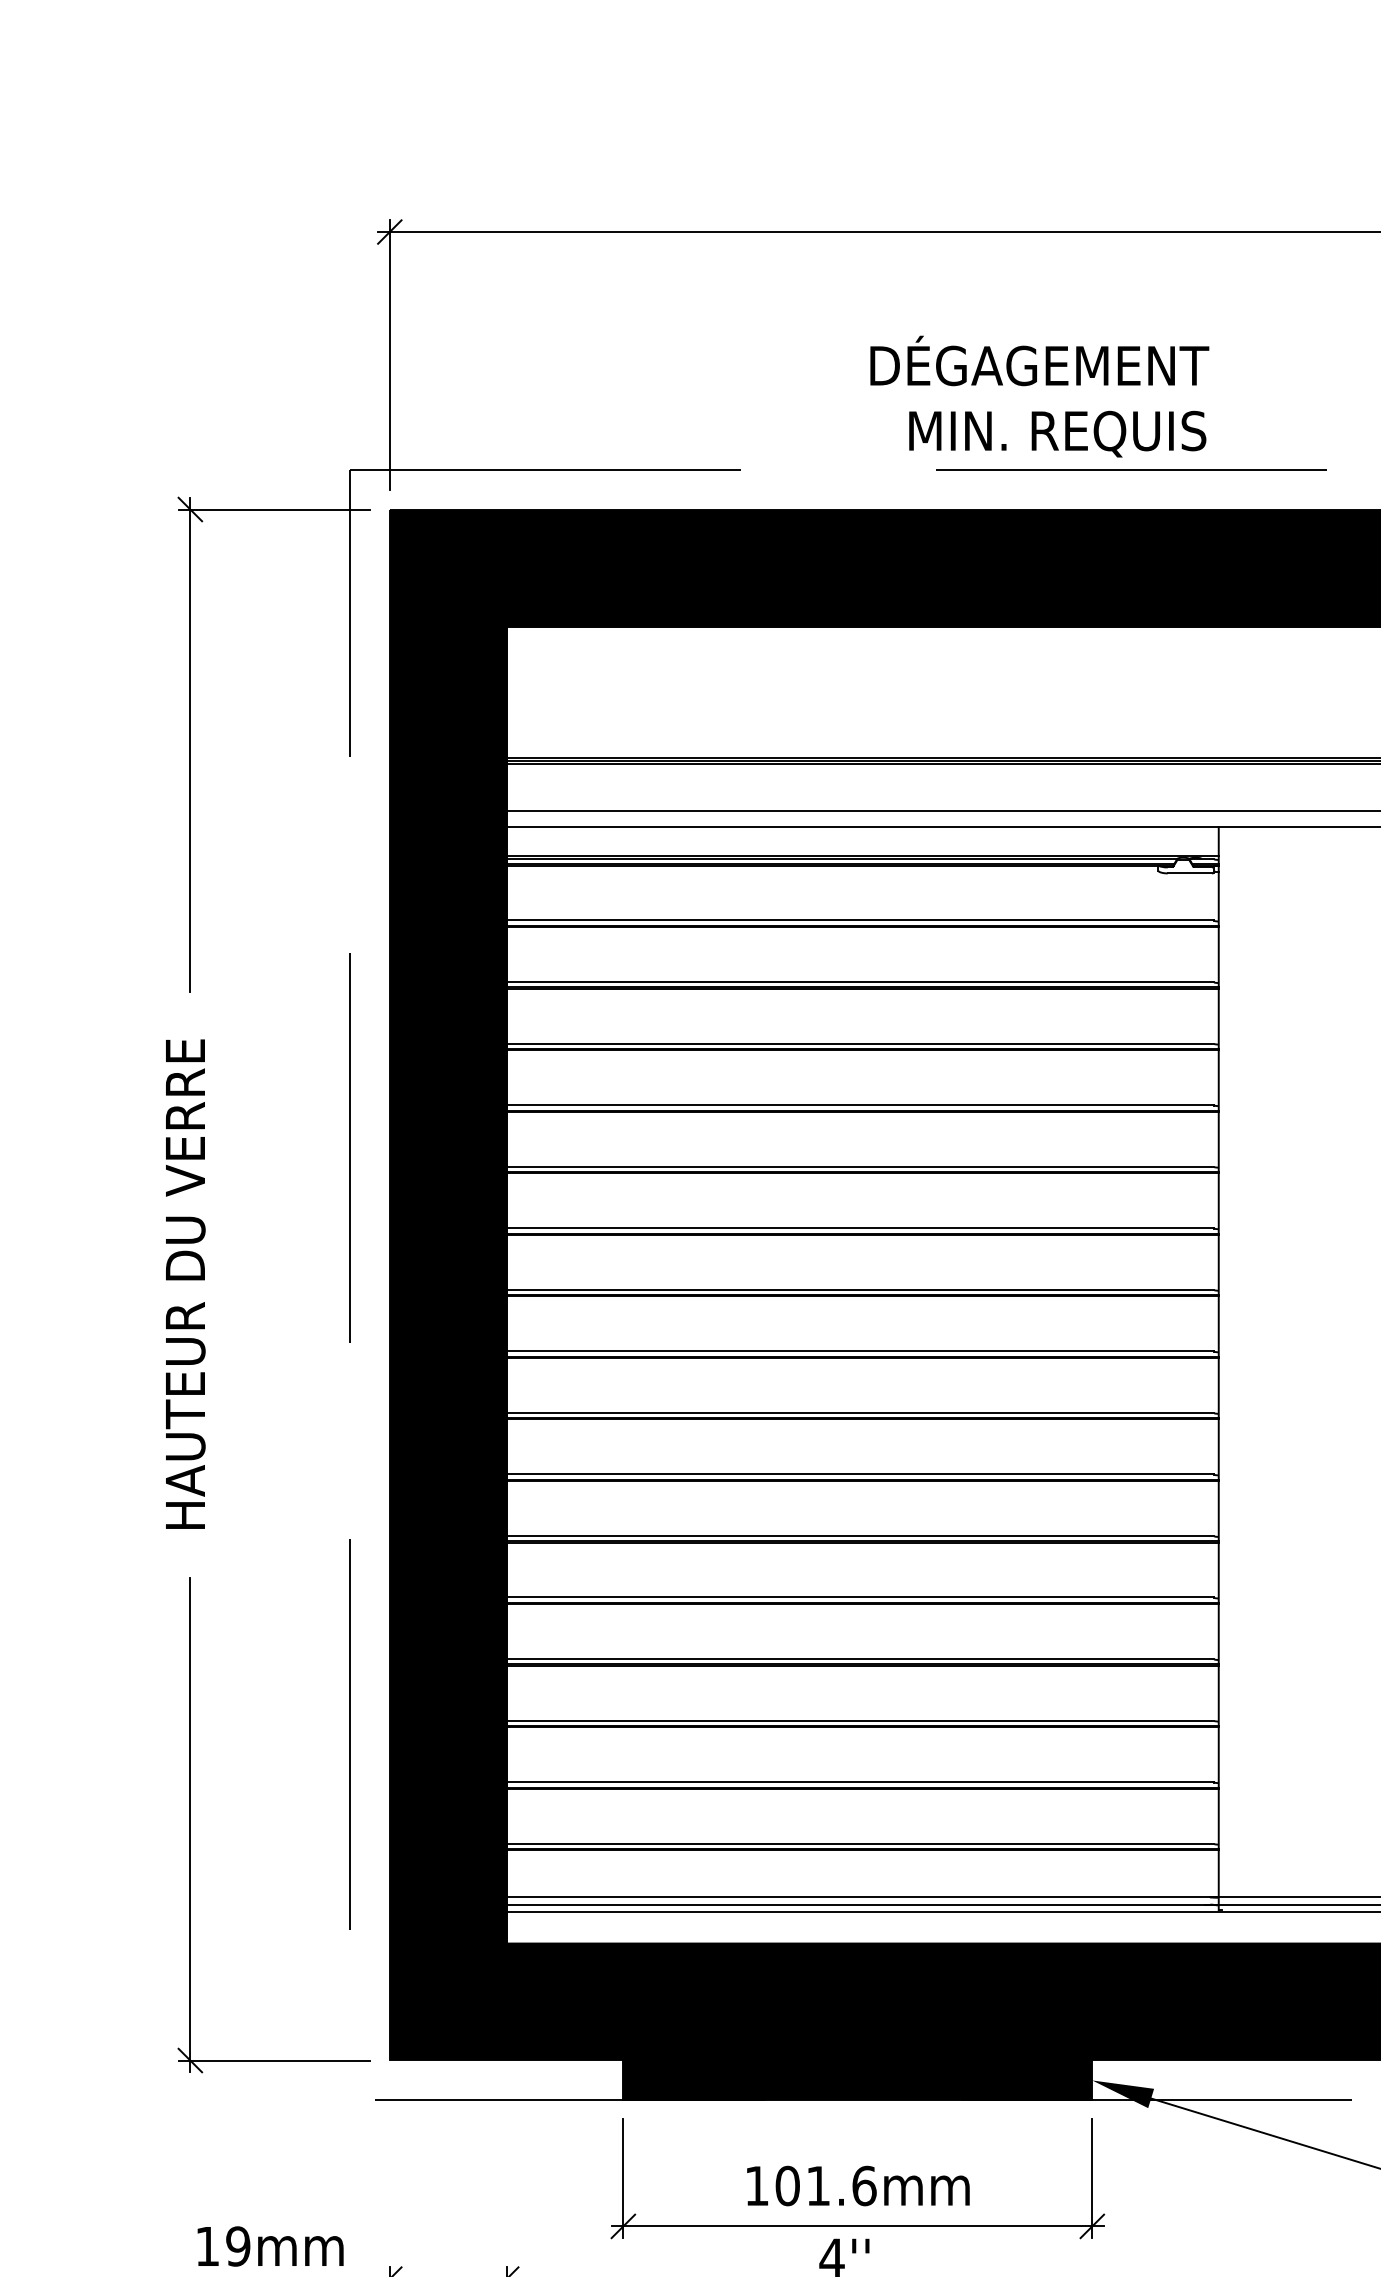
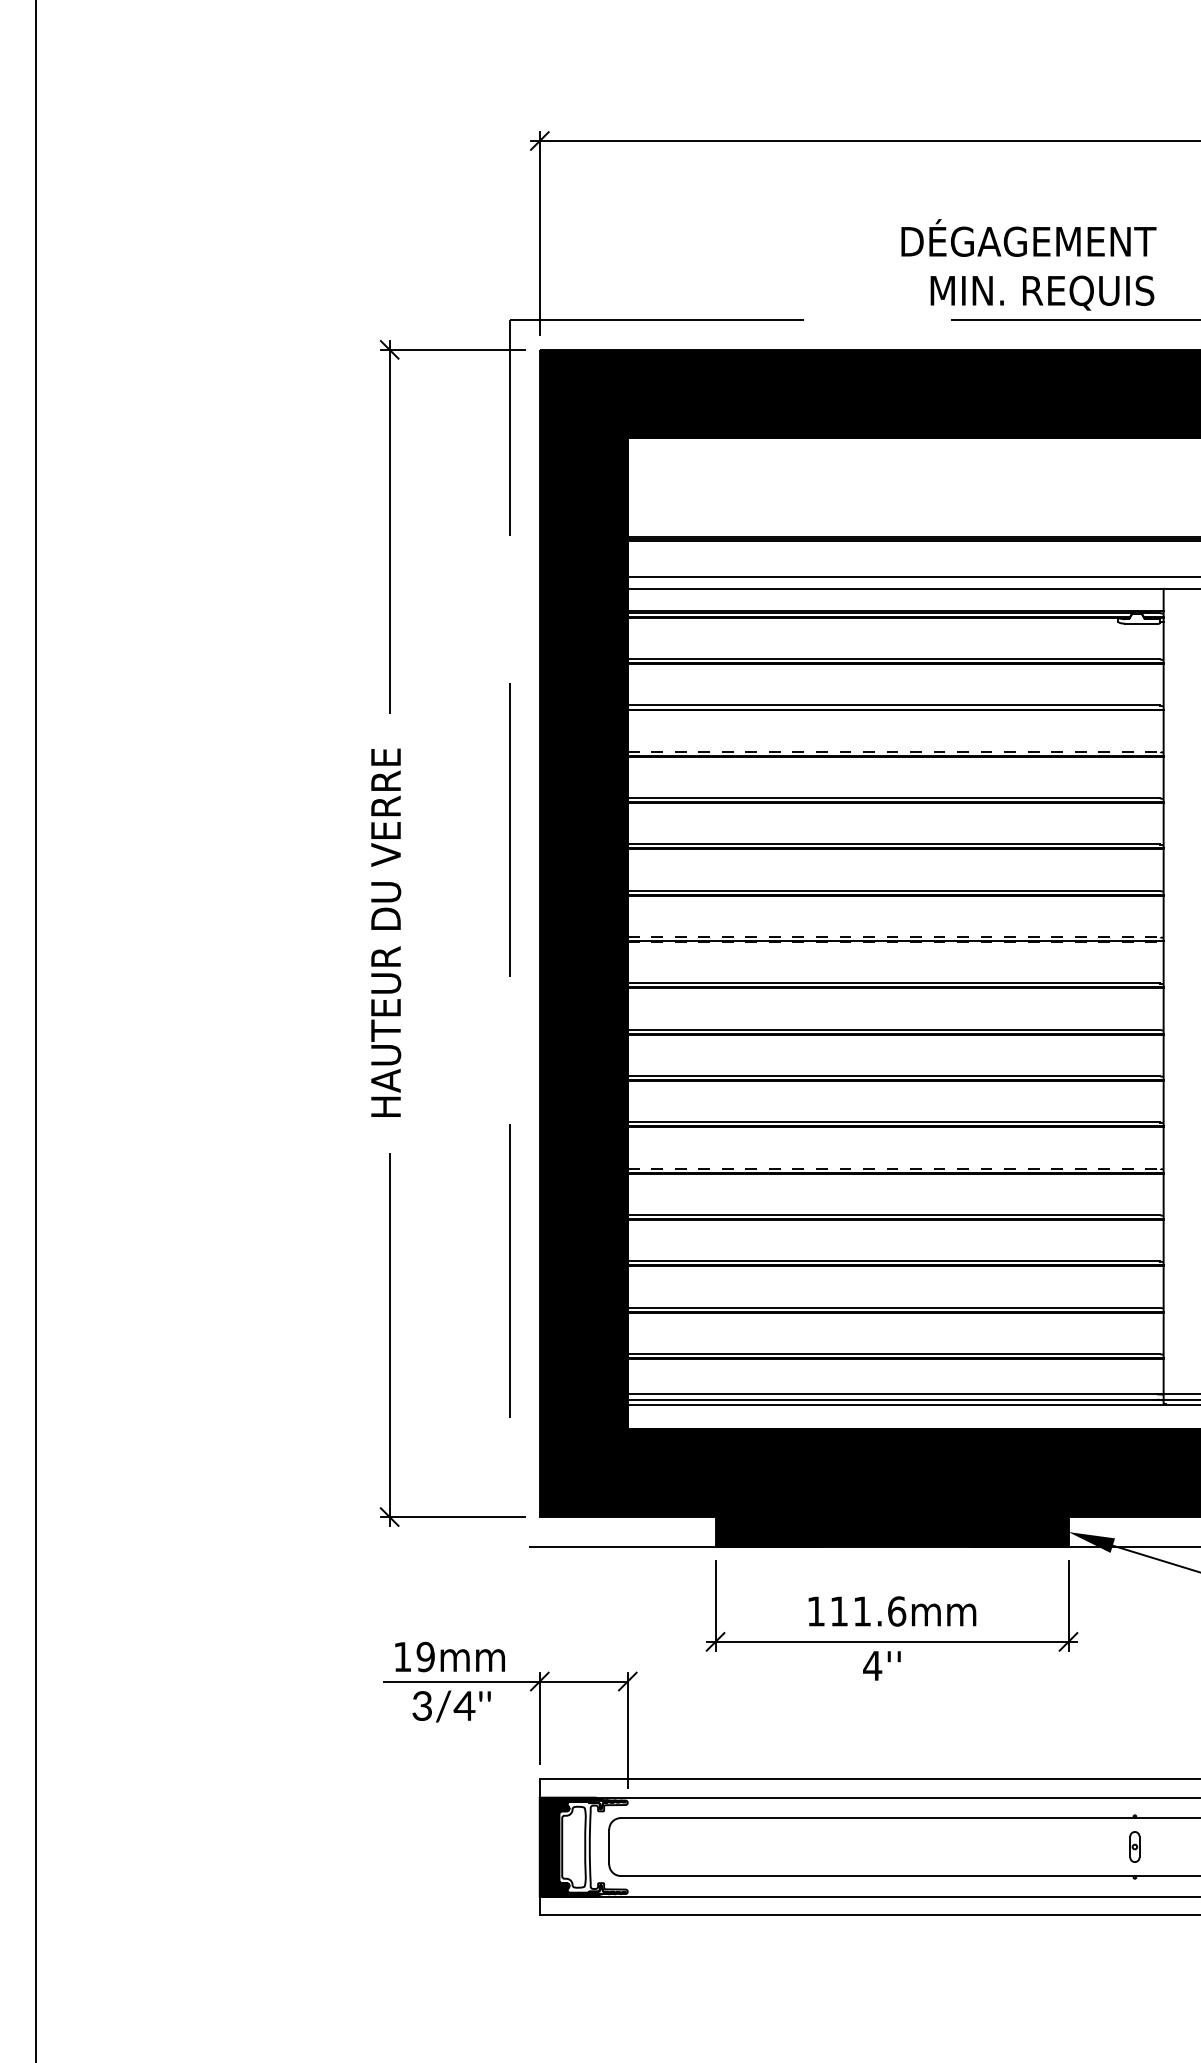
line: (861, 1043) -> (894, 751), solid -> dashed
line: (861, 1289) -> (894, 936), solid -> dashed
line: (862, 1297) -> (895, 942), solid -> dashed
line: (861, 1597) -> (894, 1168), solid -> dashed
text: (788, 2186) -> (839, 1611), 101.6mm -> 111.6mm

